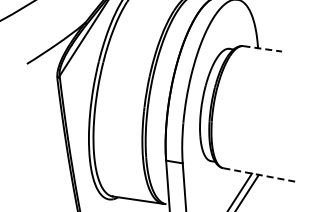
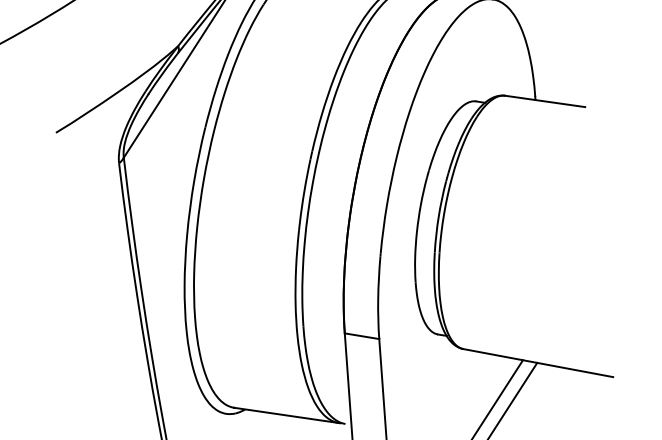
line: (263, 48) -> (546, 100), dashed -> solid
line: (259, 174) -> (538, 362), dashed -> solid

